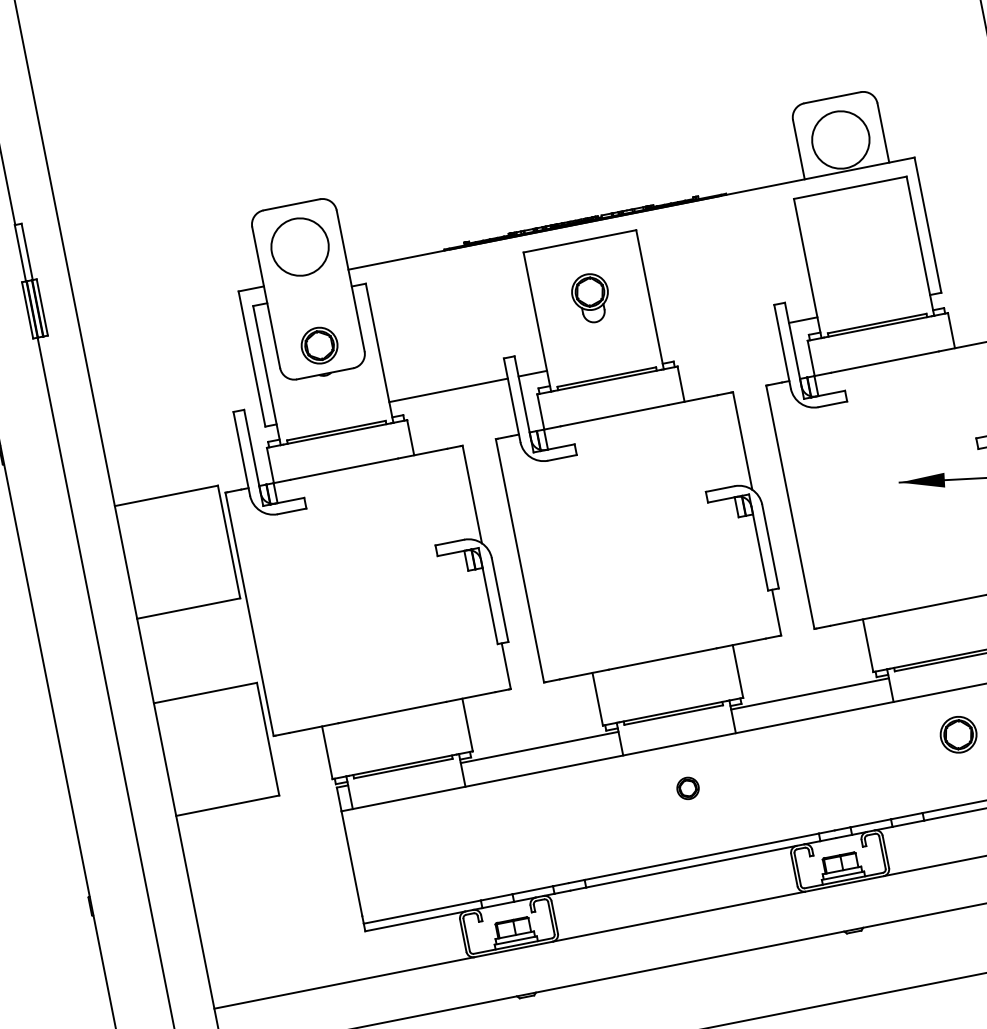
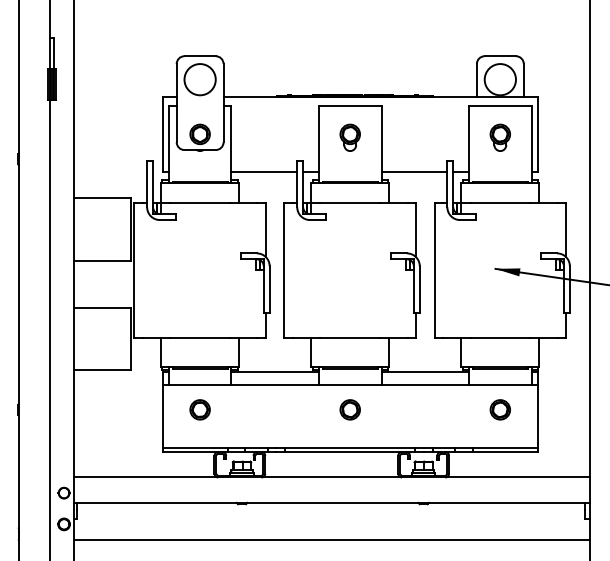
part: (859, 244) -> (499, 137), added
line: (718, 336) -> (414, 171), added
part: (686, 787) -> (349, 409), size x1.67
part: (416, 841) -> (199, 409), added

